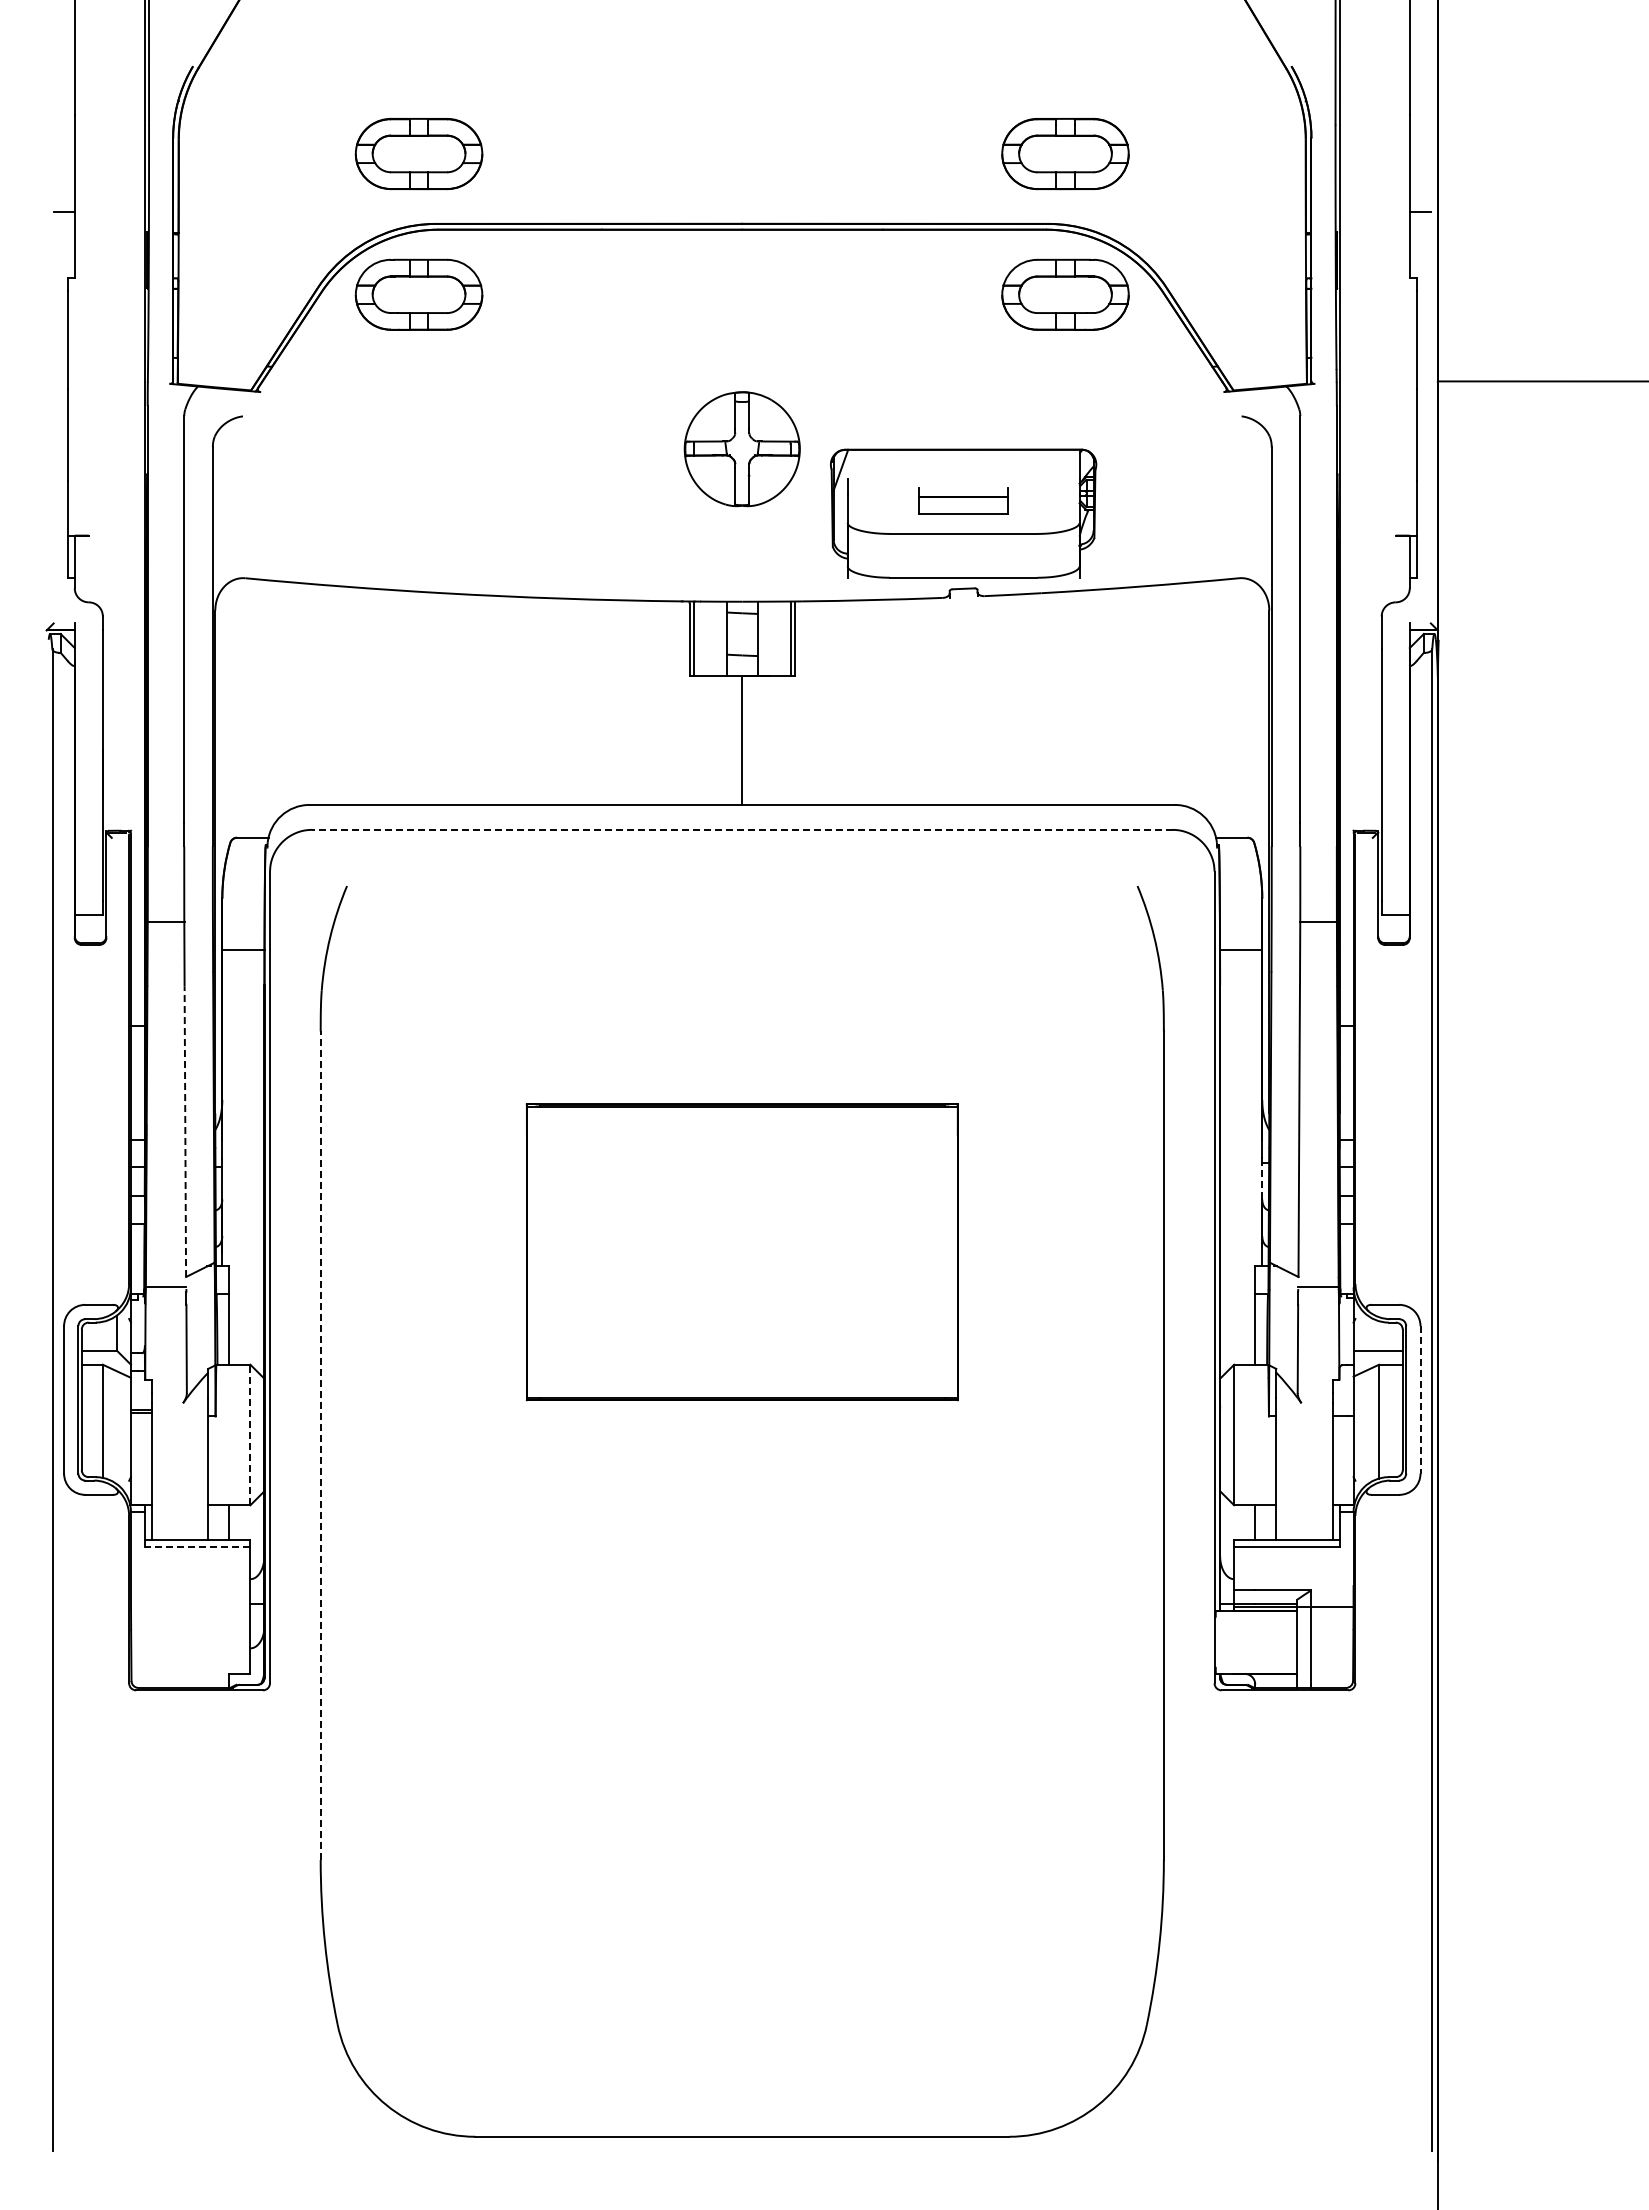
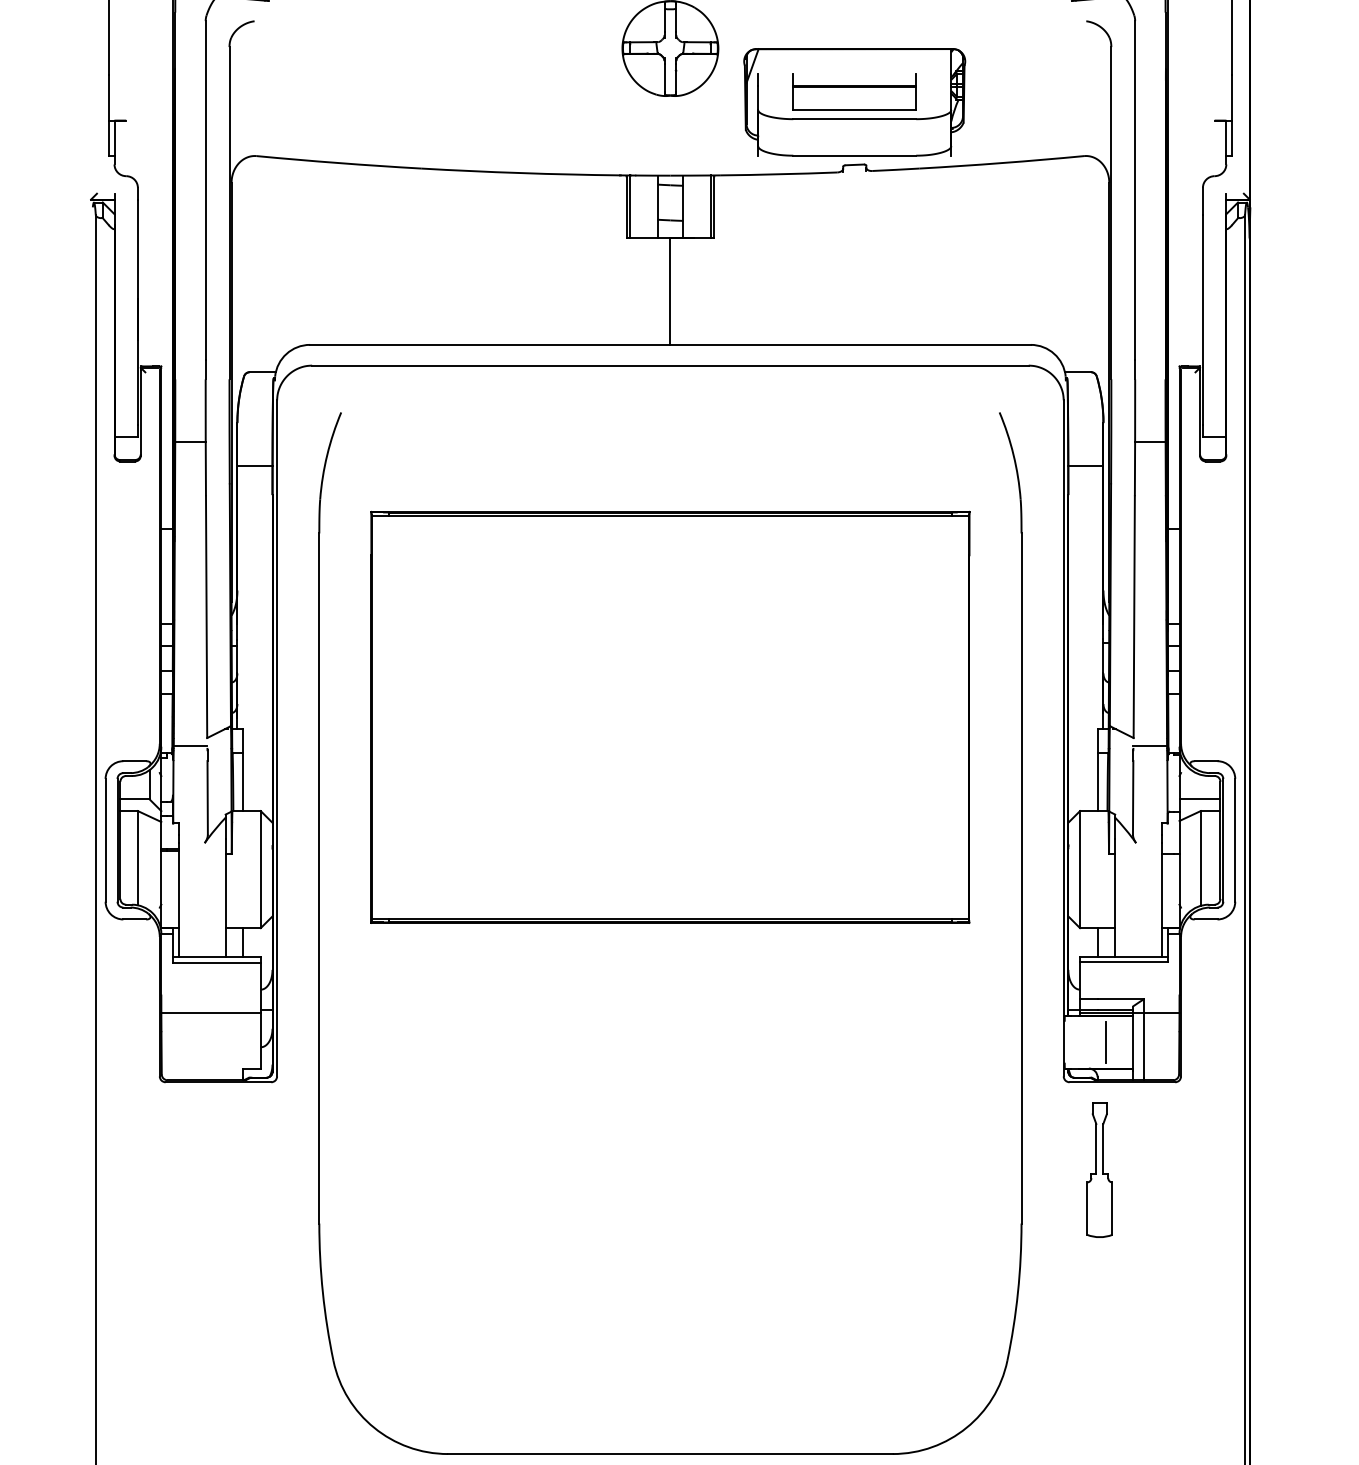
part: (963, 500) -> (854, 91), size x1.67
line: (741, 829) -> (669, 365), dashed -> solid
line: (185, 1131) -> (206, 616), dashed -> solid
line: (1262, 1181) -> (1103, 658), dashed -> solid
part: (742, 1251) -> (670, 716), size x1.67
line: (1420, 1399) -> (1235, 840), dashed -> solid
line: (250, 1434) -> (260, 869), dashed -> solid
line: (320, 1445) -> (319, 878), dashed -> solid
line: (197, 1547) -> (216, 963), dashed -> solid
line: (190, 1607) -> (210, 1013), added
line: (1265, 1641) -> (1106, 1041), added
part: (1257, 1795) -> (1099, 1169), added

